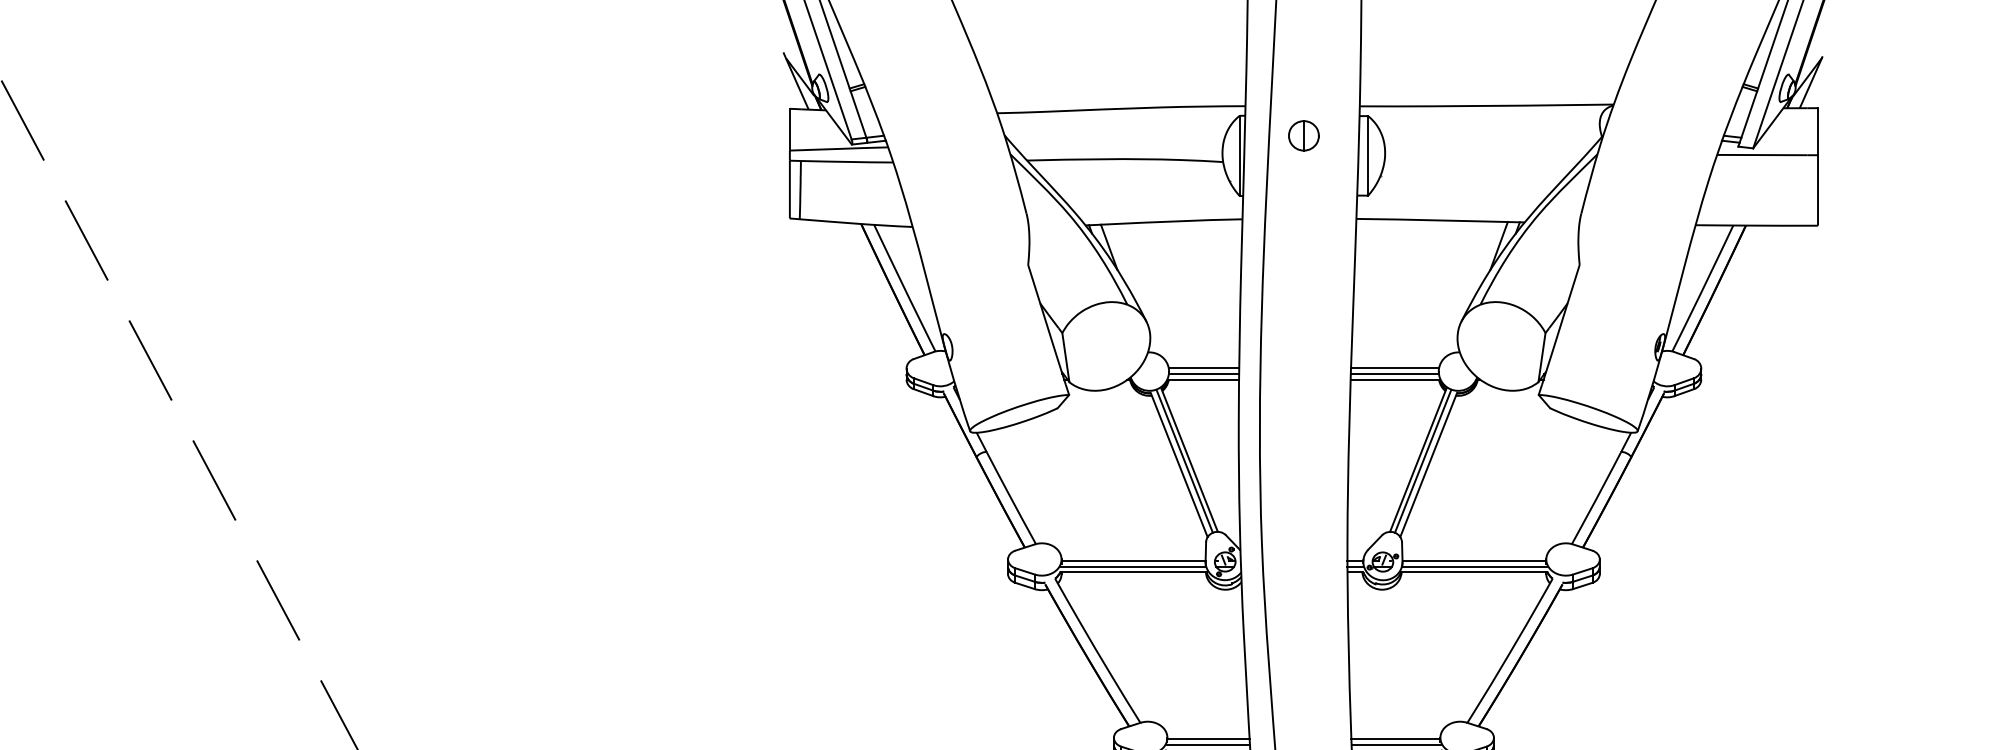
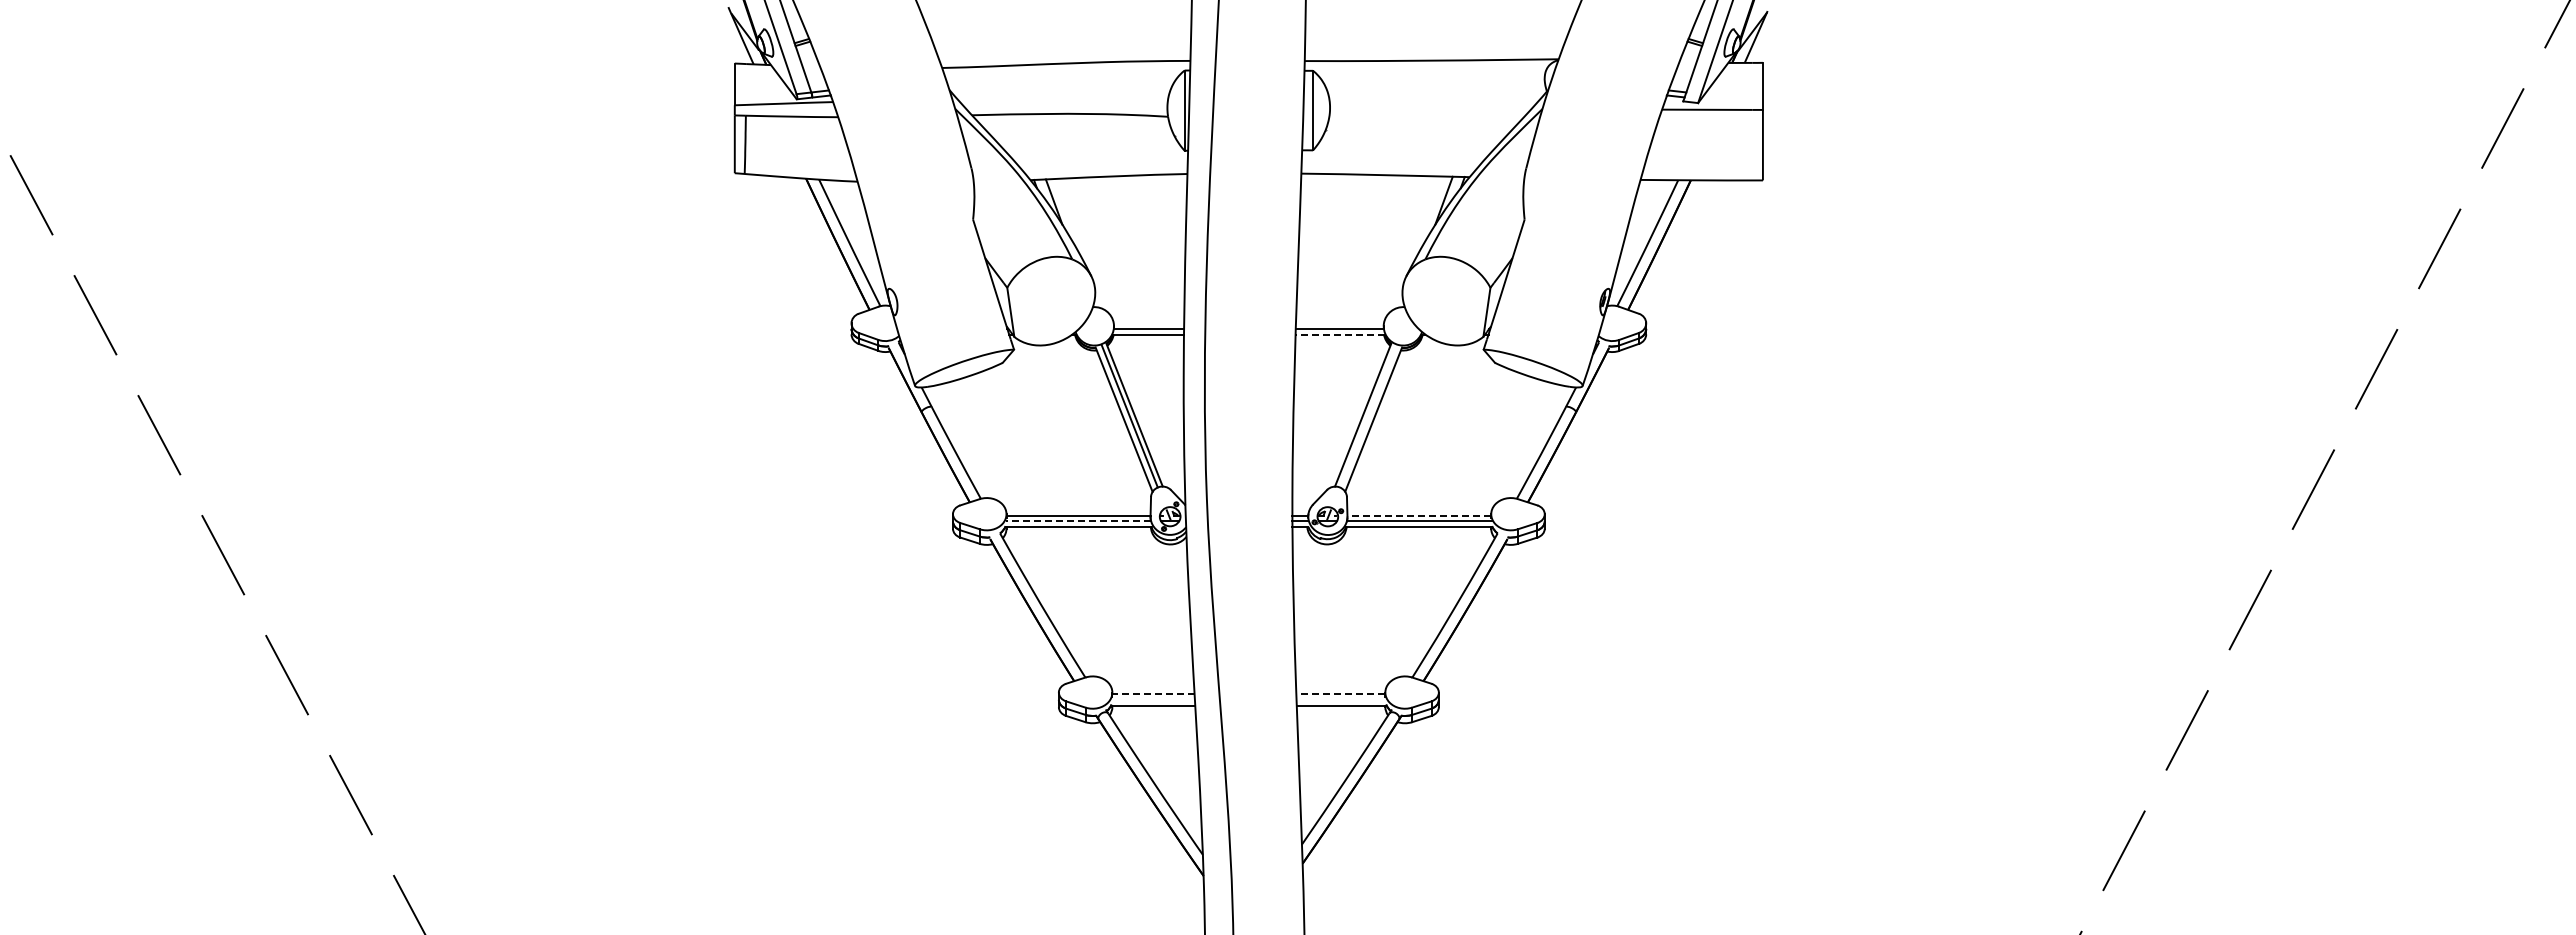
part: (1303, 135) -> (1248, 90), removed
line: (1203, 368) -> (1148, 323), removed
line: (1395, 368) -> (1340, 323), removed
line: (1394, 379) -> (1339, 334), solid -> dashed
line: (1422, 460) -> (1367, 415), removed
line: (1474, 560) -> (1419, 515), solid -> dashed
line: (1132, 566) -> (1077, 521), solid -> dashed
line: (1208, 739) -> (1153, 694), solid -> dashed
line: (1395, 739) -> (1340, 694), solid -> dashed
line: (1208, 744) -> (1153, 699), removed
line: (1395, 744) -> (1340, 699), removed

